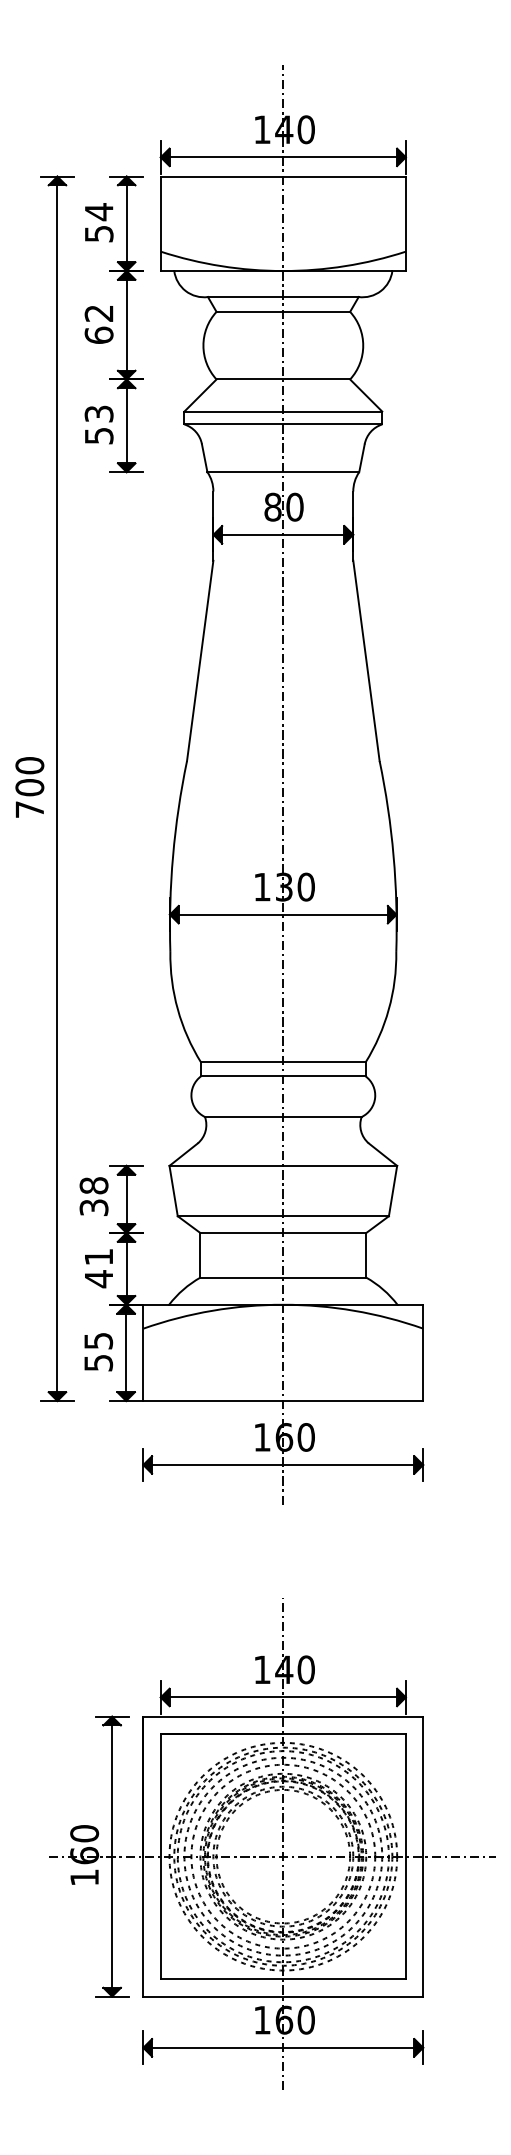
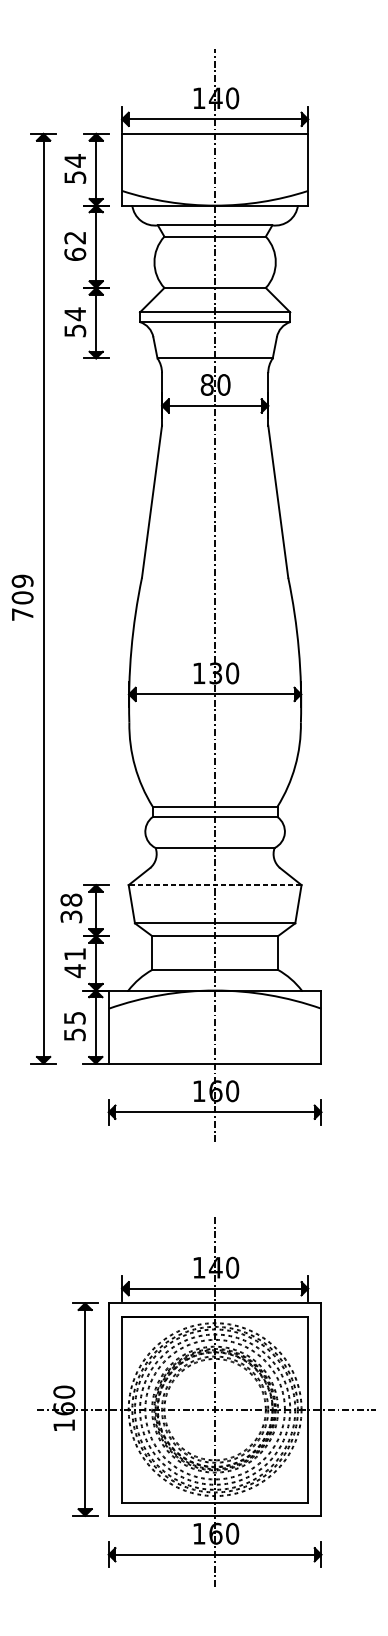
text: (98, 414) -> (74, 314), 53 -> 54
text: (29, 765) -> (22, 581), 700 -> 709
line: (283, 1165) -> (215, 884), solid -> dashed

